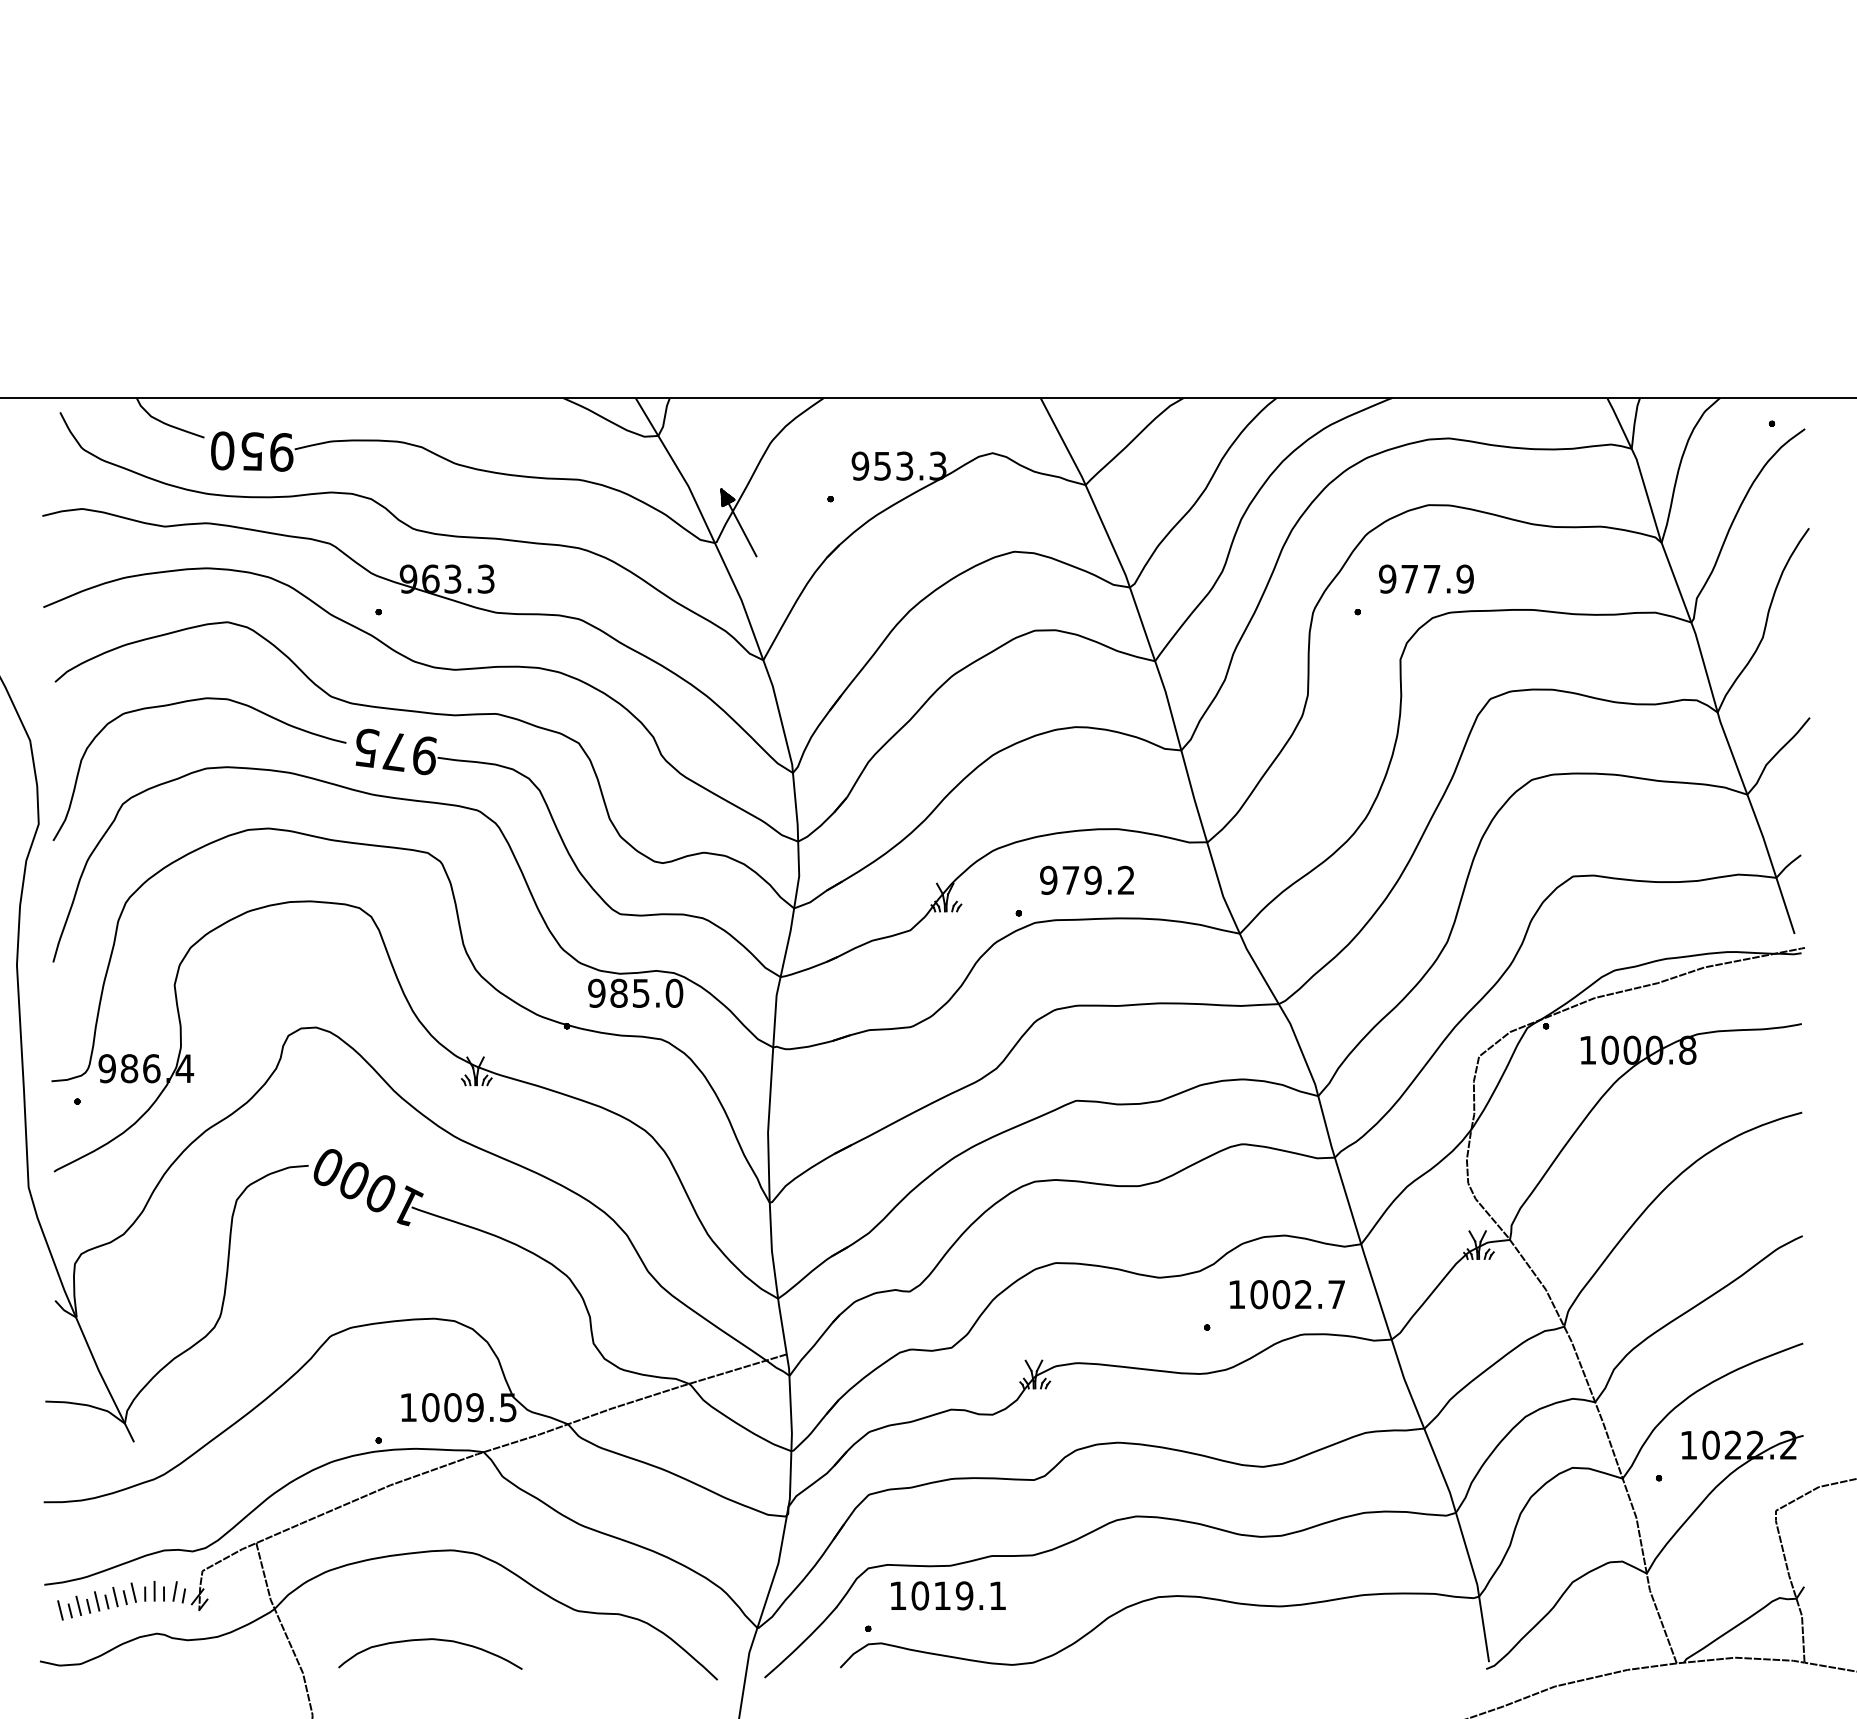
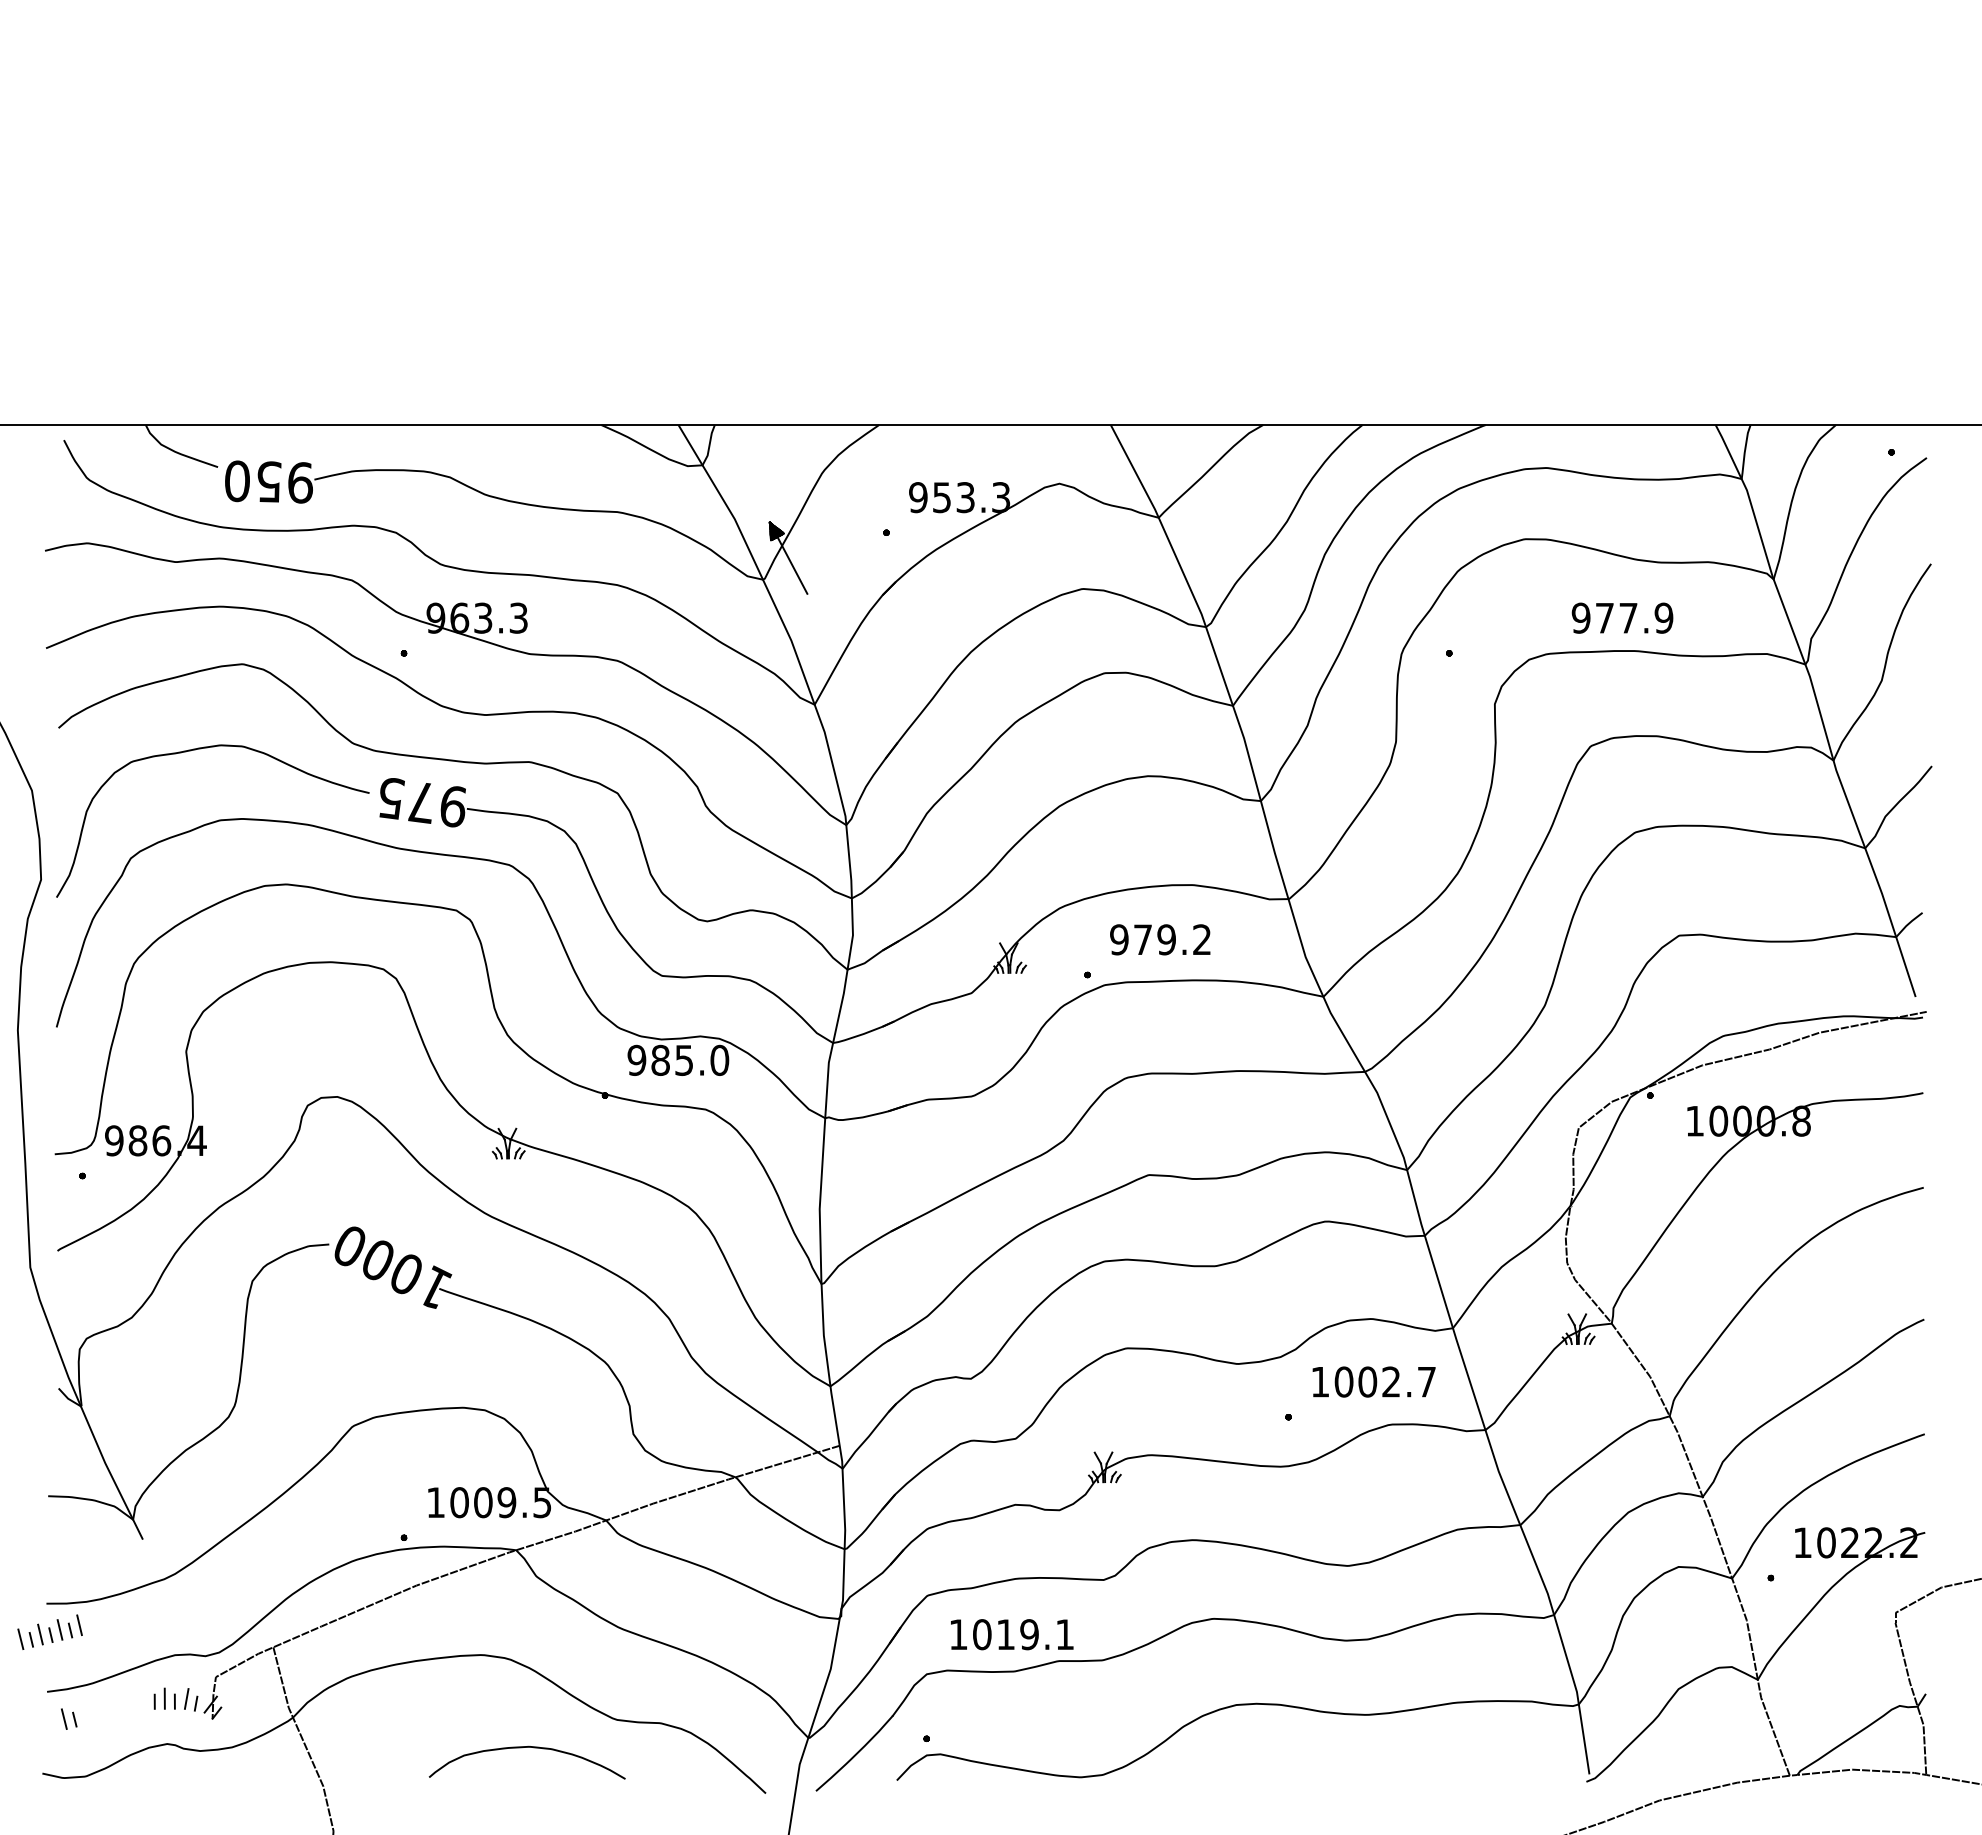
text: (1426, 578) -> (1622, 617), moved
text: (948, 1595) -> (1012, 1634), moved
part: (105, 1598) -> (49, 1631), moved
curve: (425, 1640) -> (522, 1748), moved

